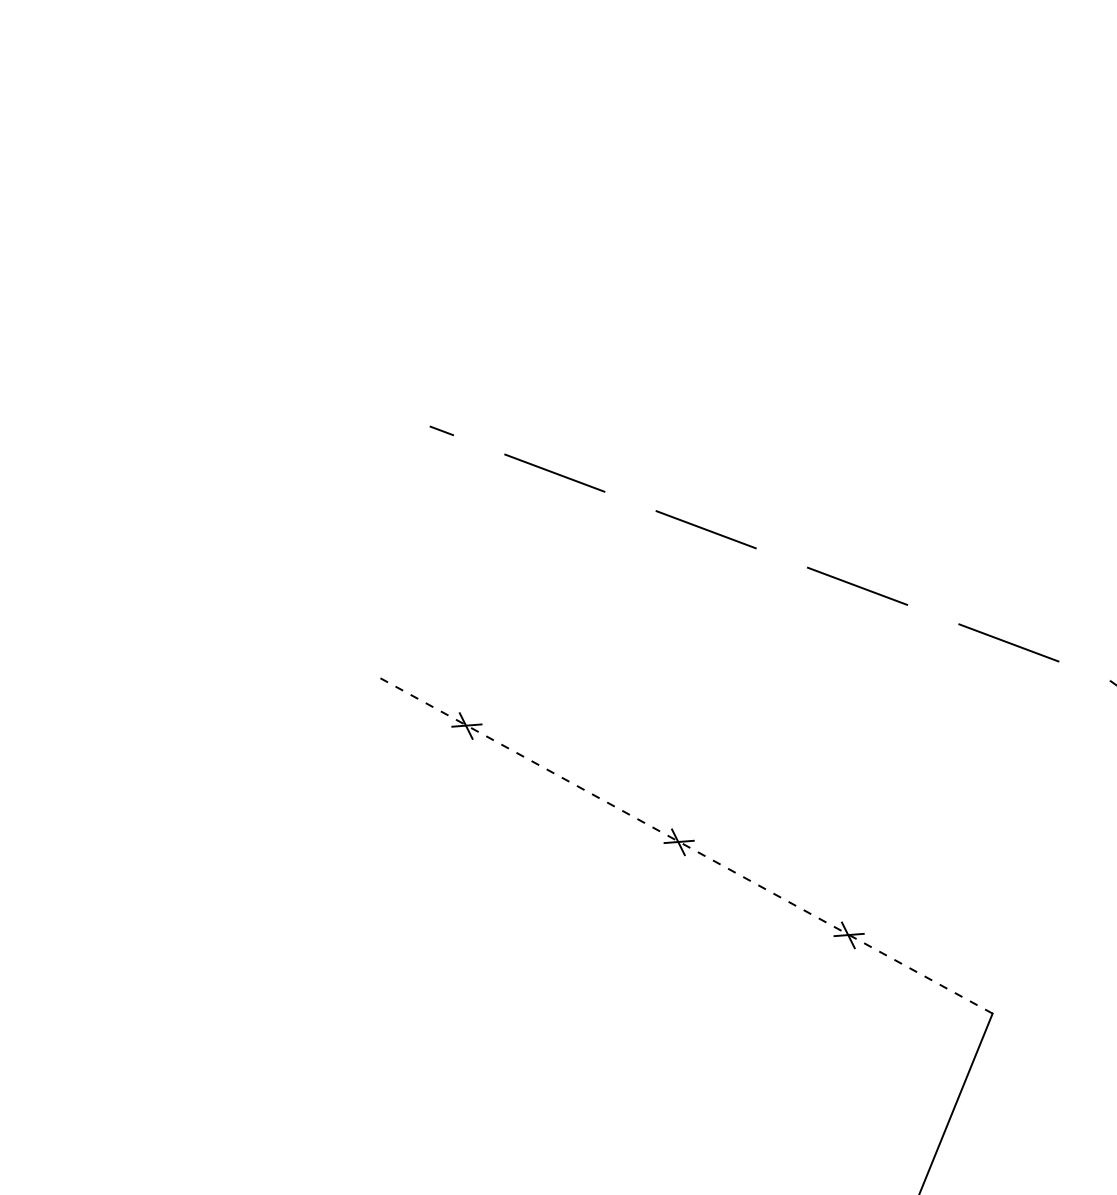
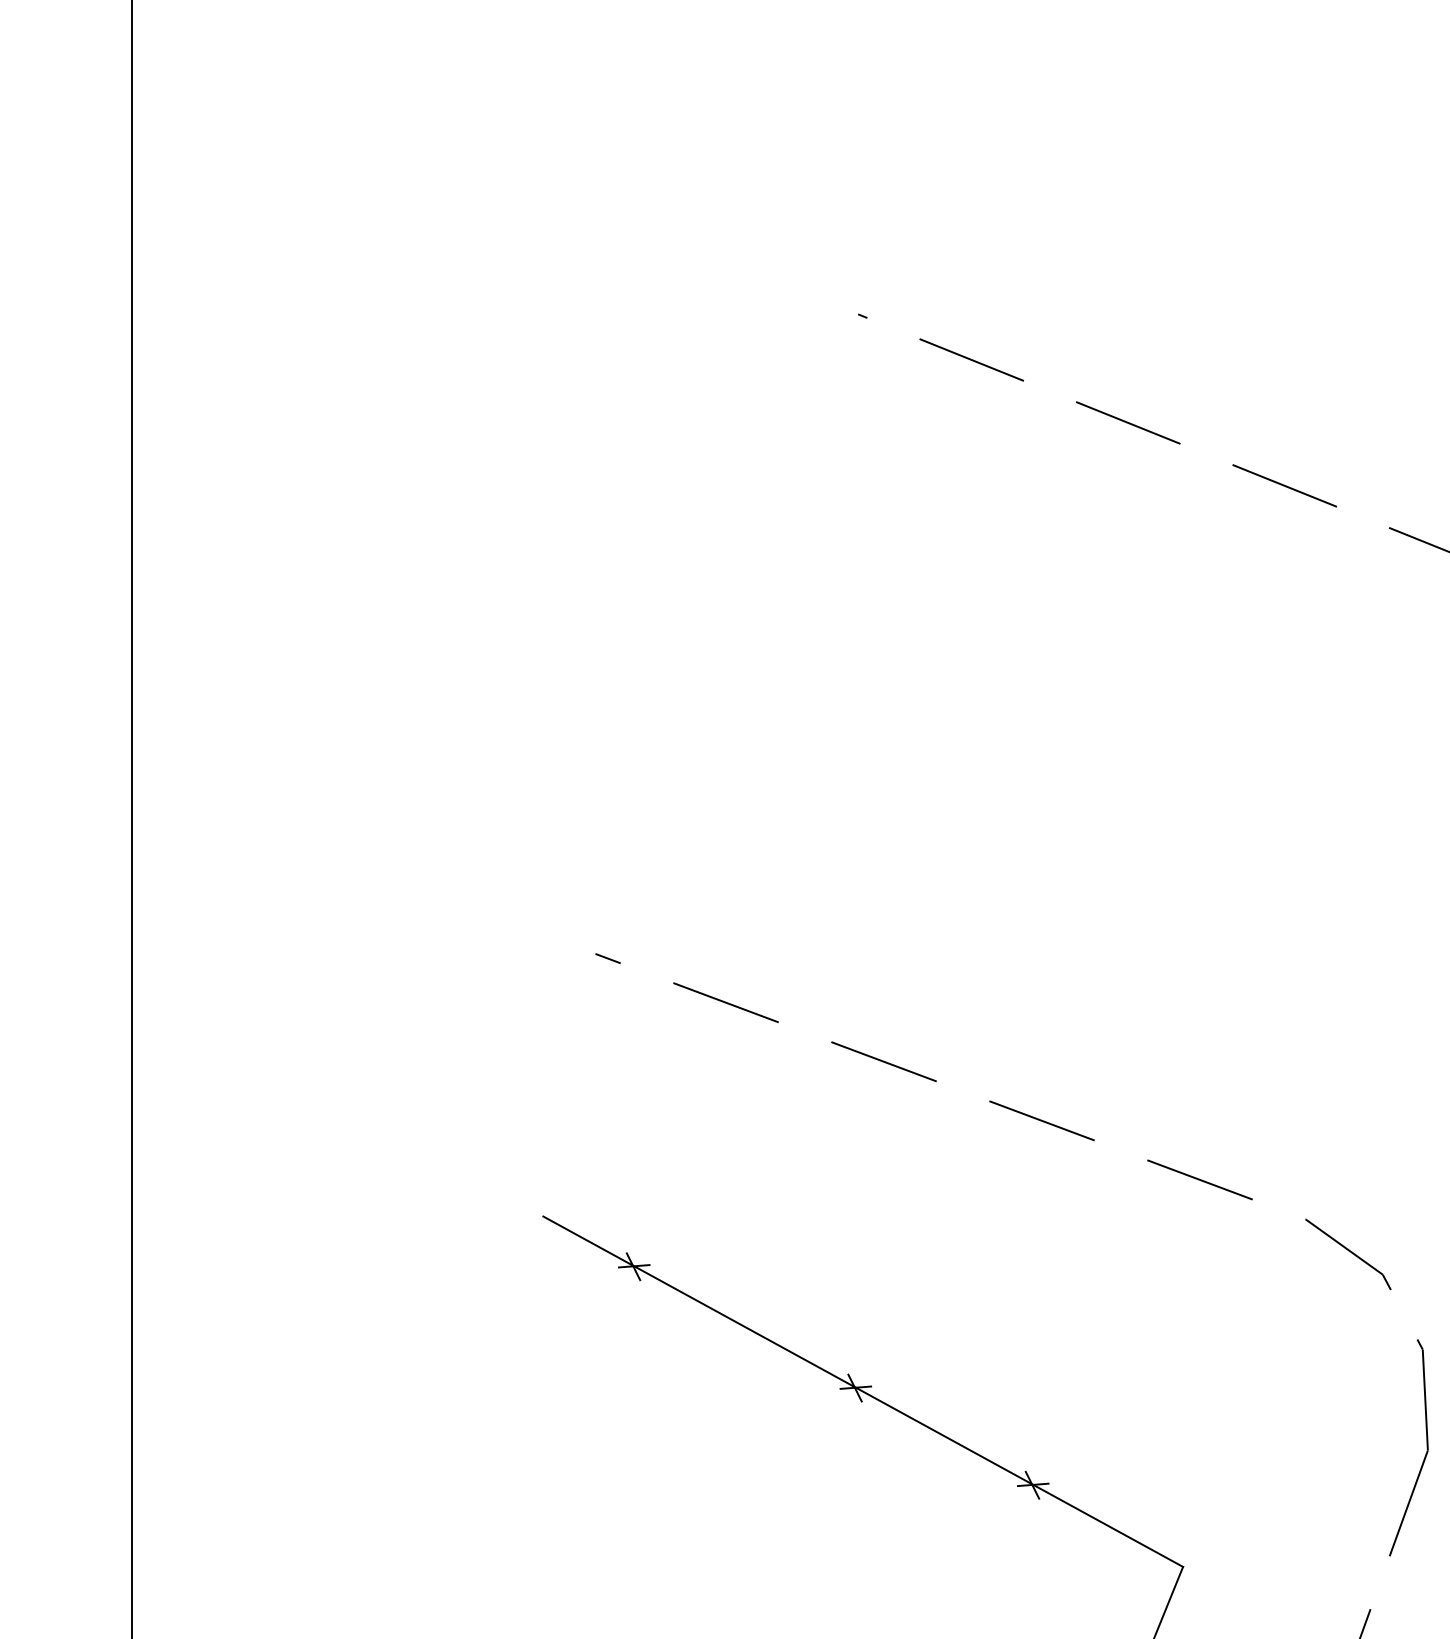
line: (686, 845) -> (863, 1391), dashed -> solid

